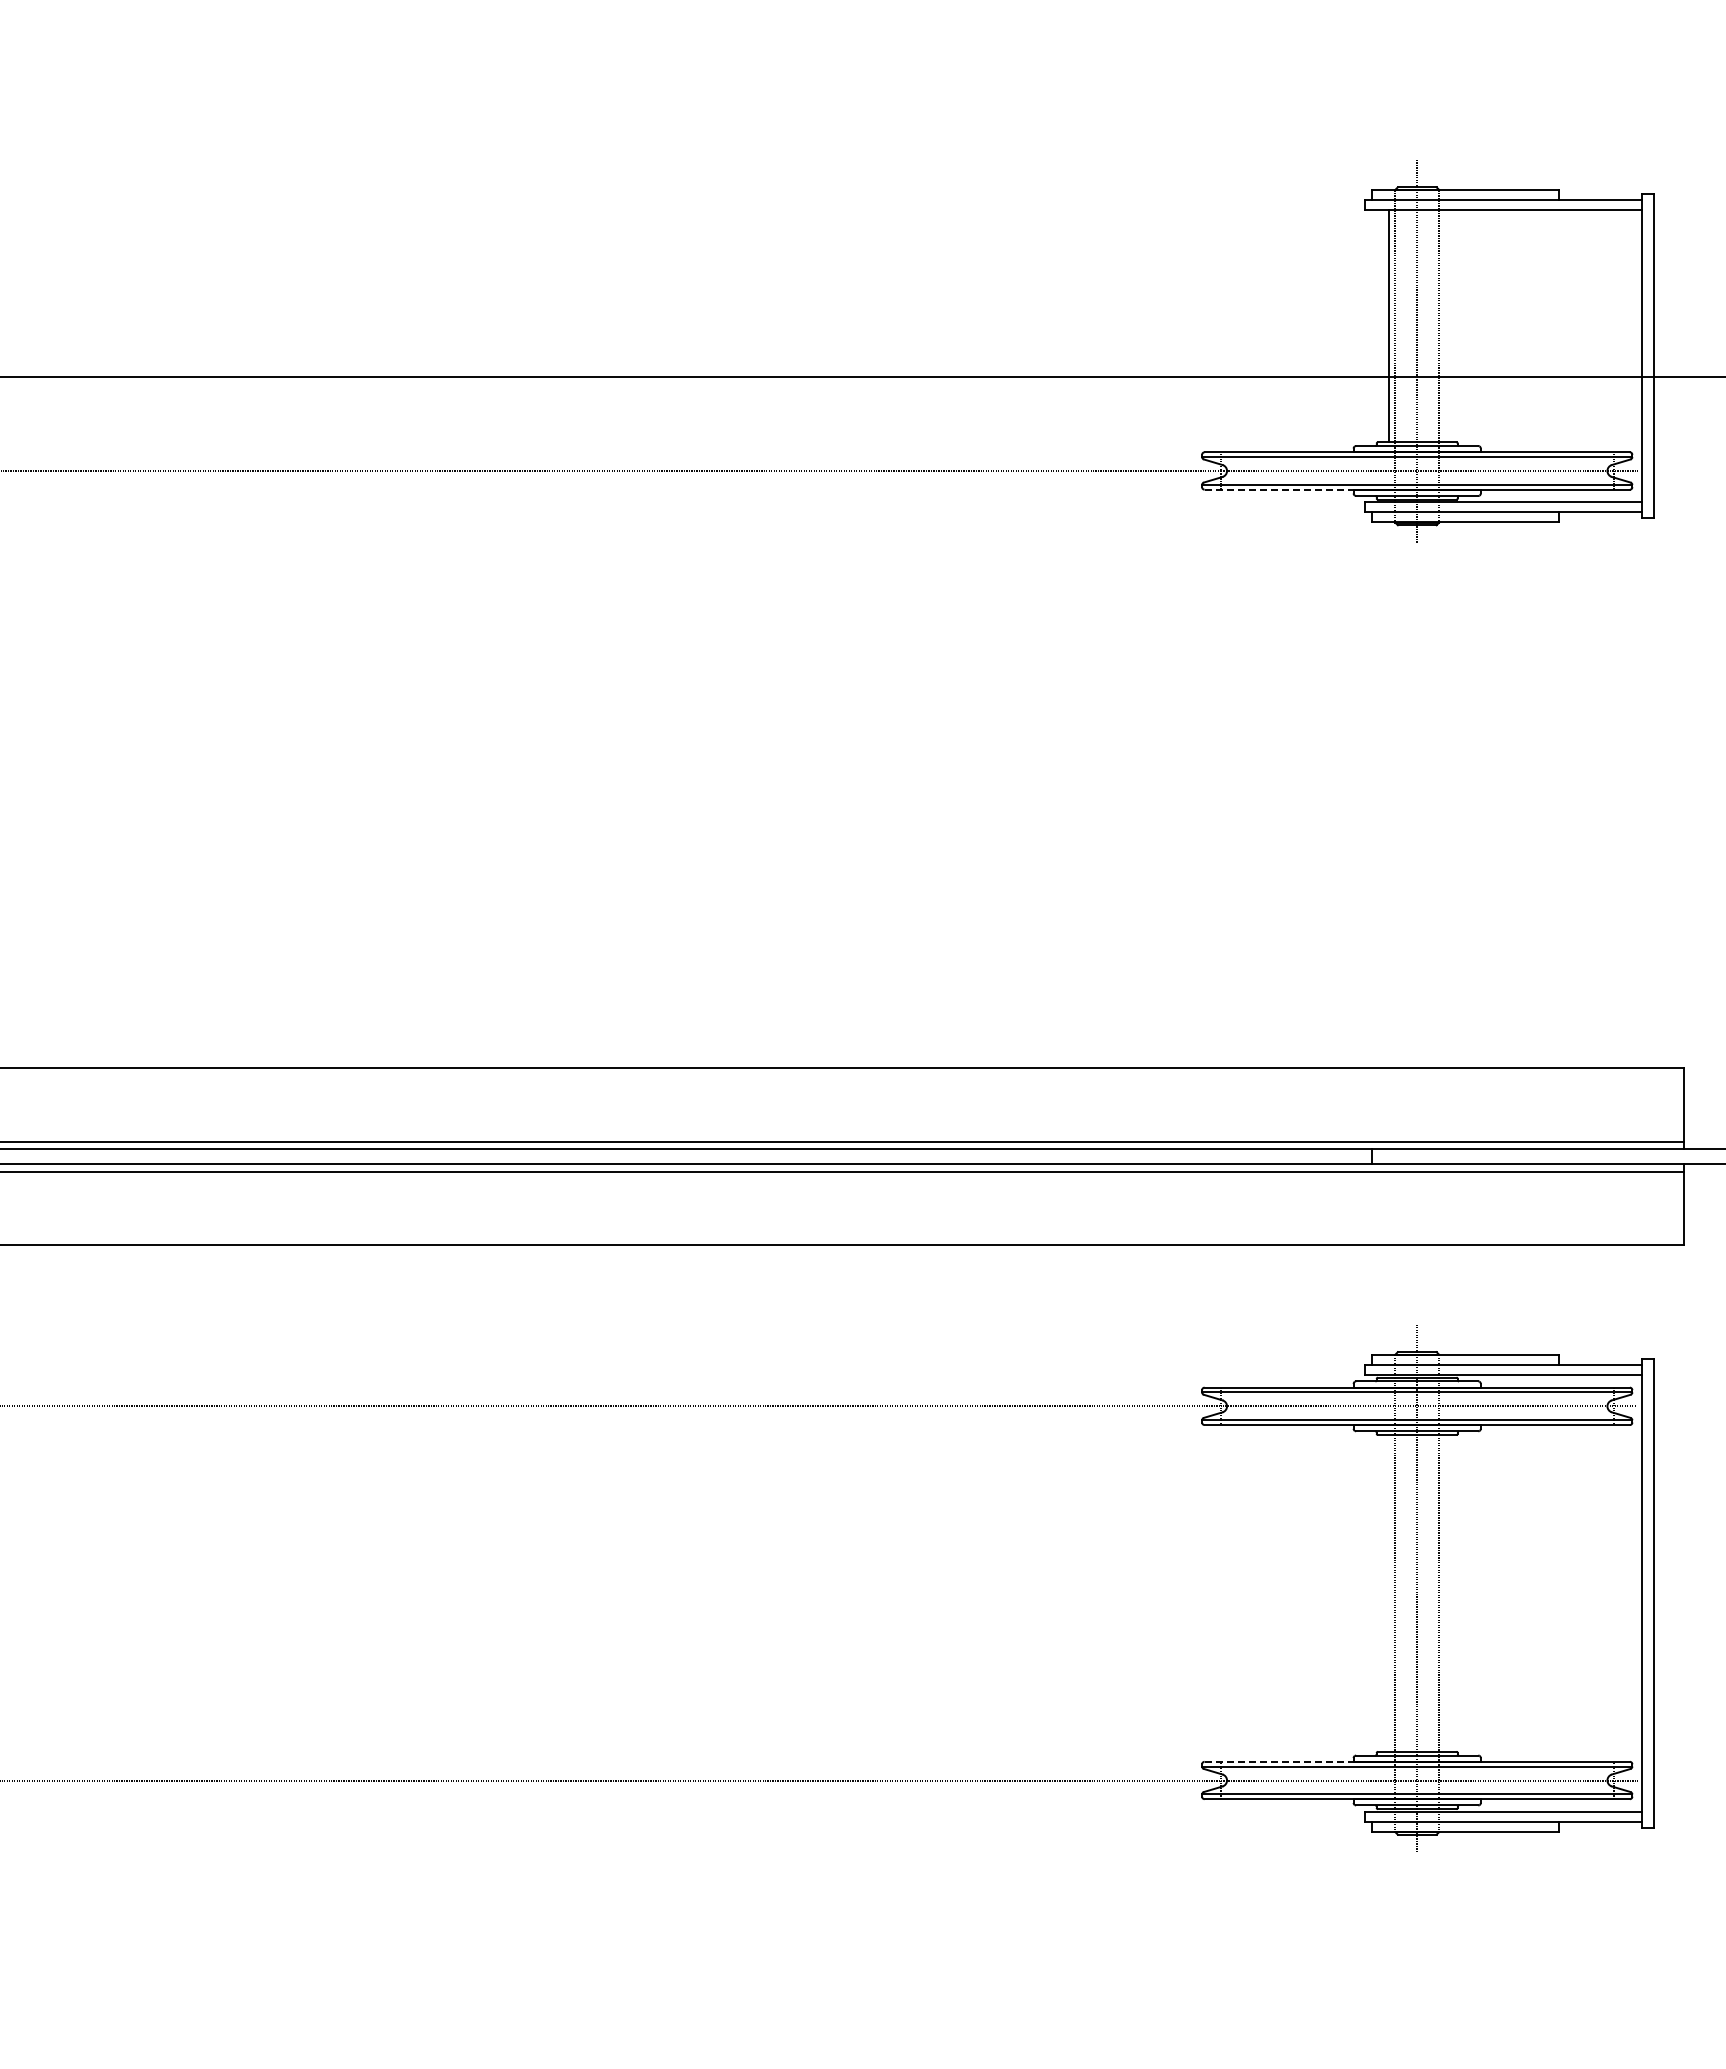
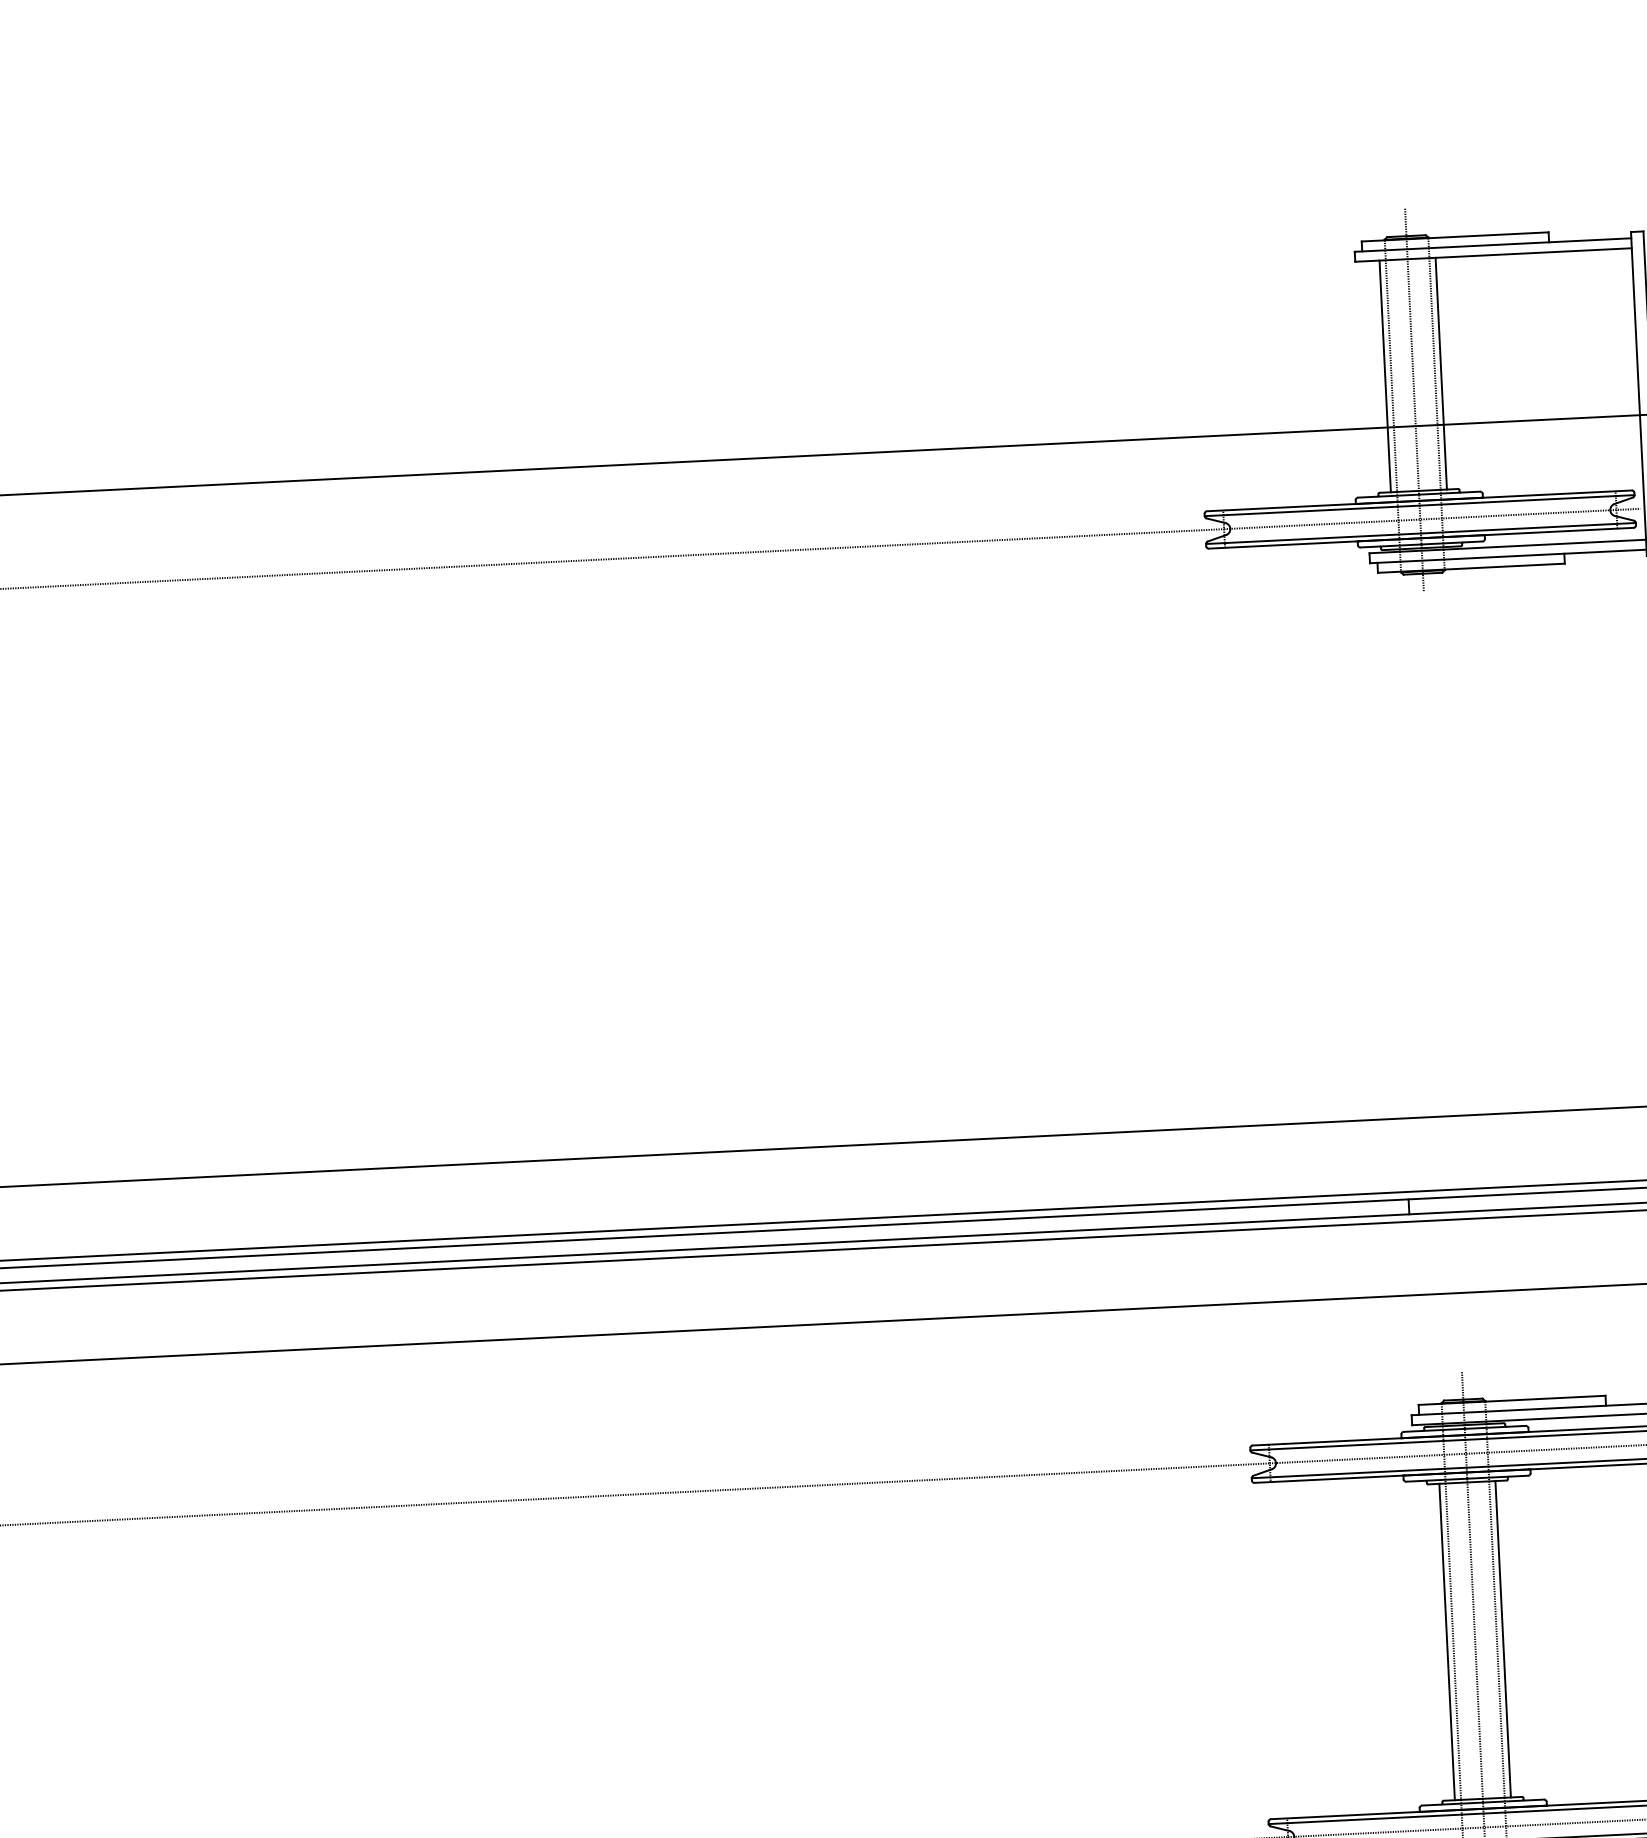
line: (1445, 326) -> (1441, 373), added
line: (1280, 489) -> (1284, 544), dashed -> solid
line: (1389, 1593) -> (1447, 1642), added
line: (1445, 1593) -> (1503, 1639), added
line: (1279, 1761) -> (1345, 1815), dashed -> solid

